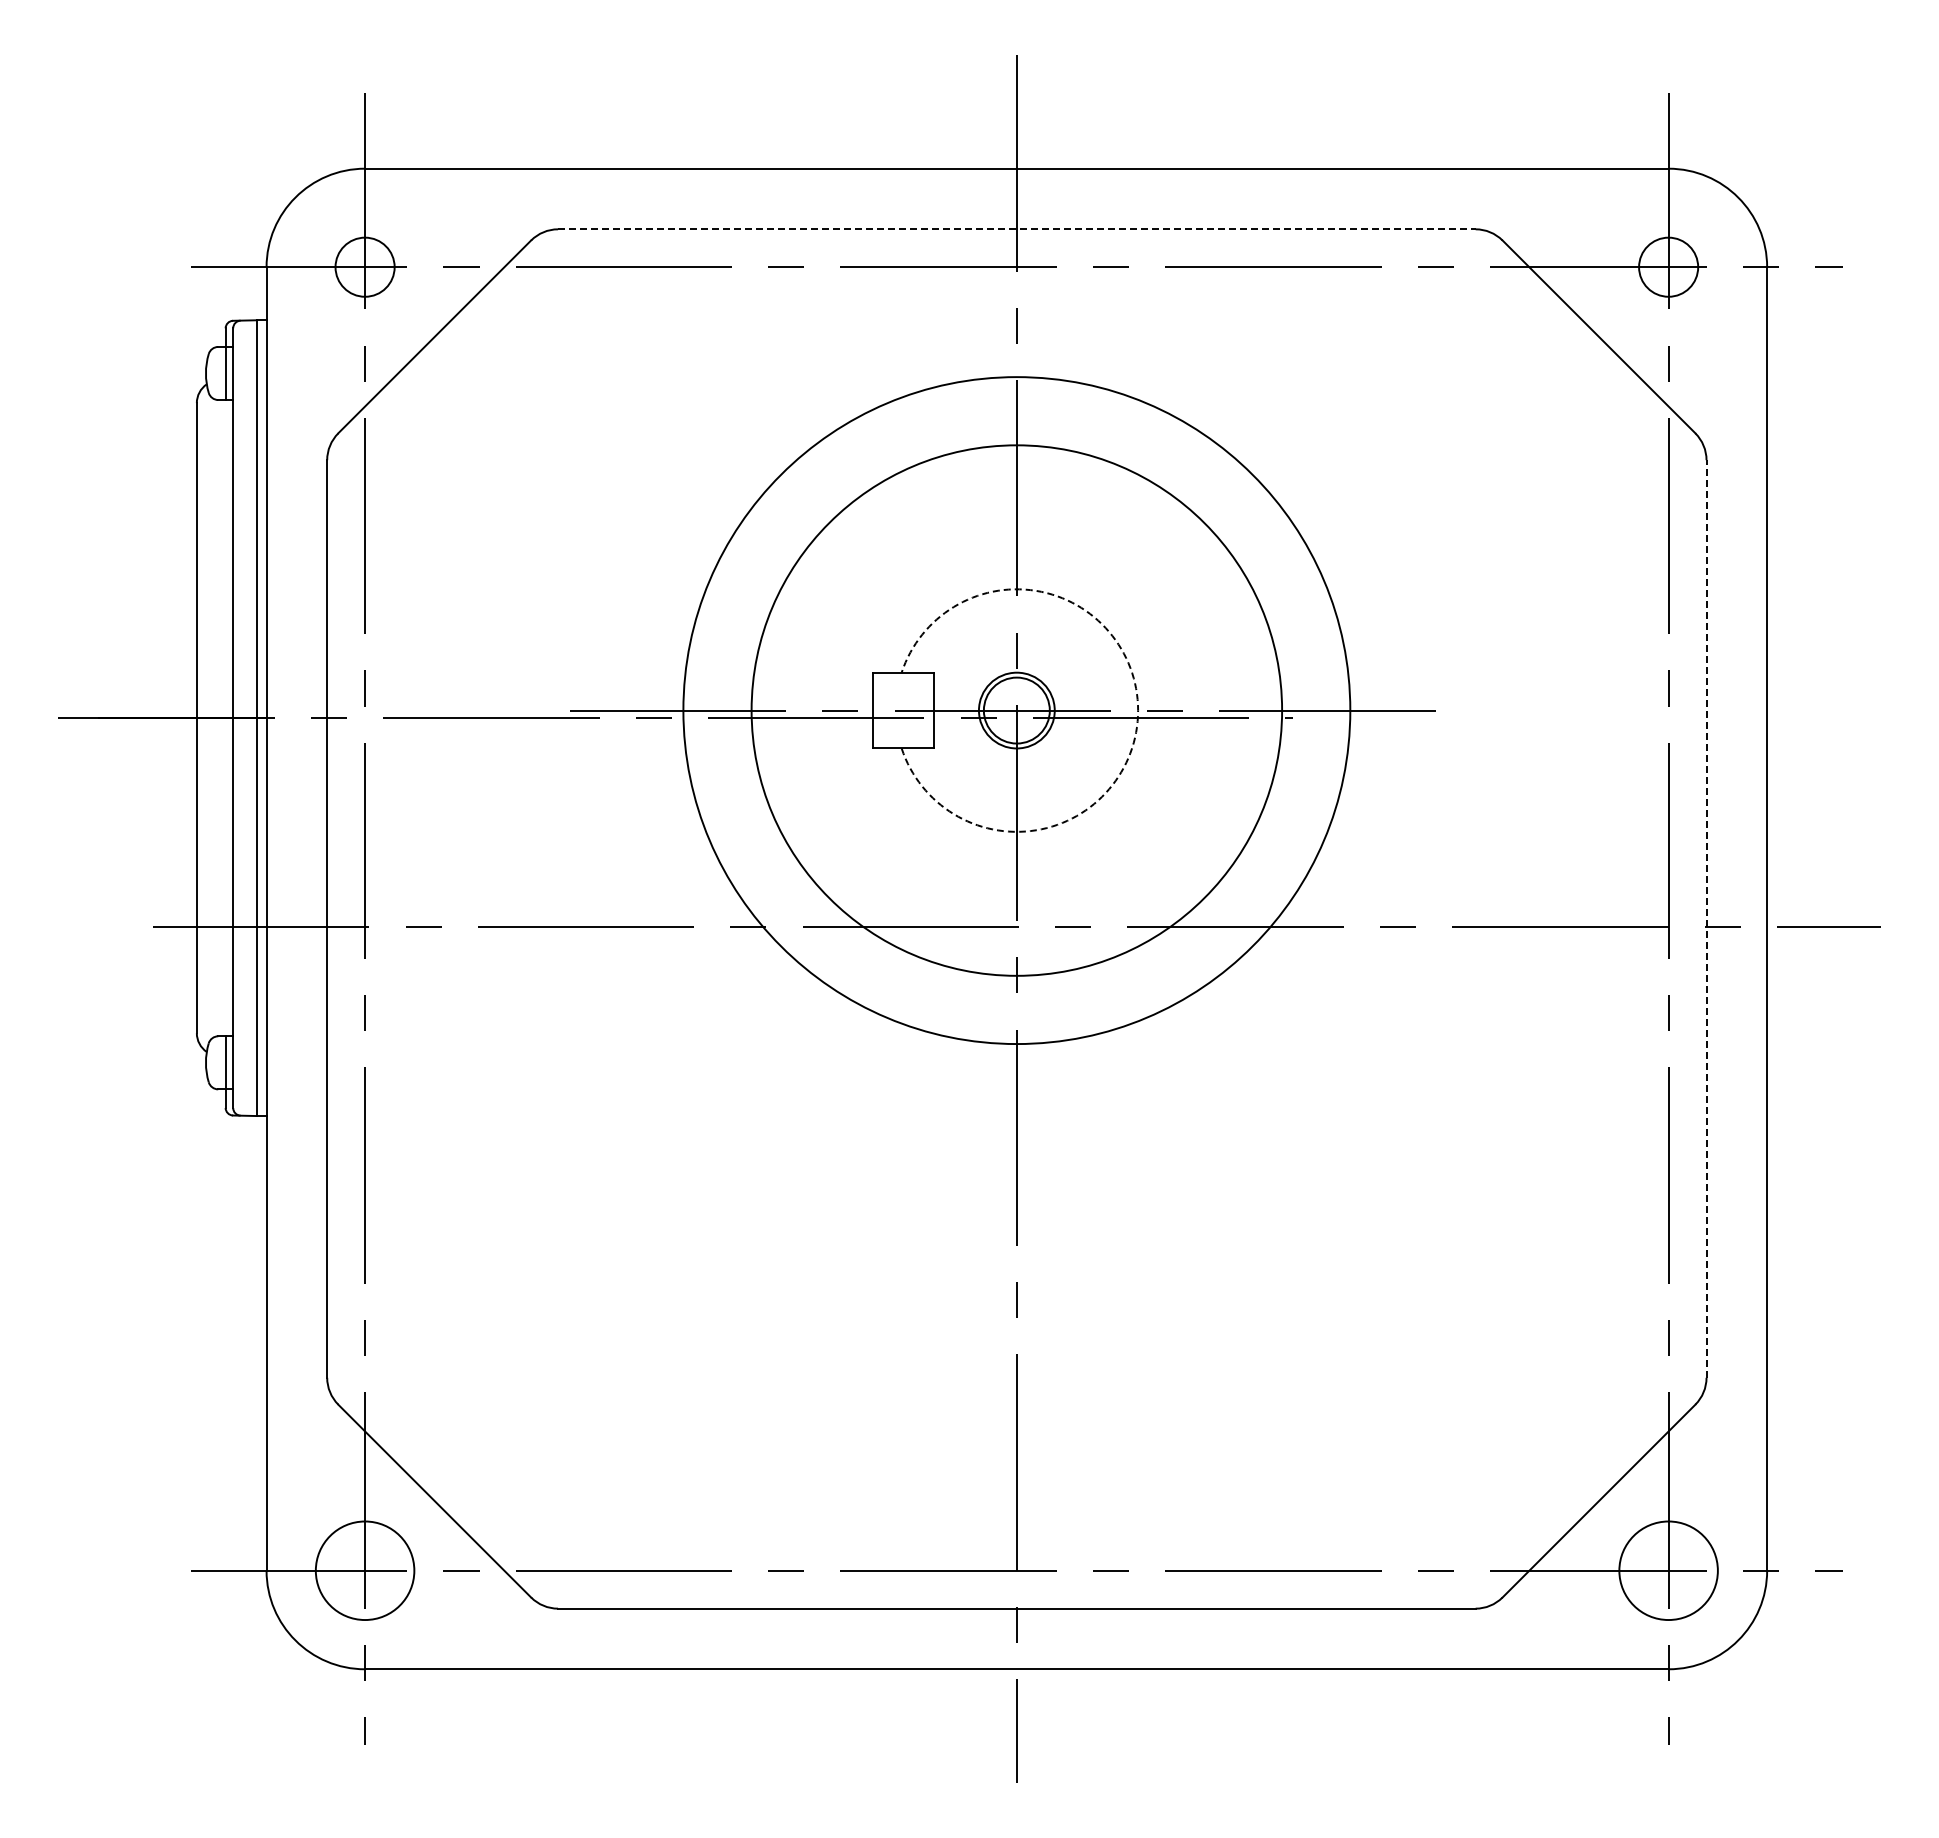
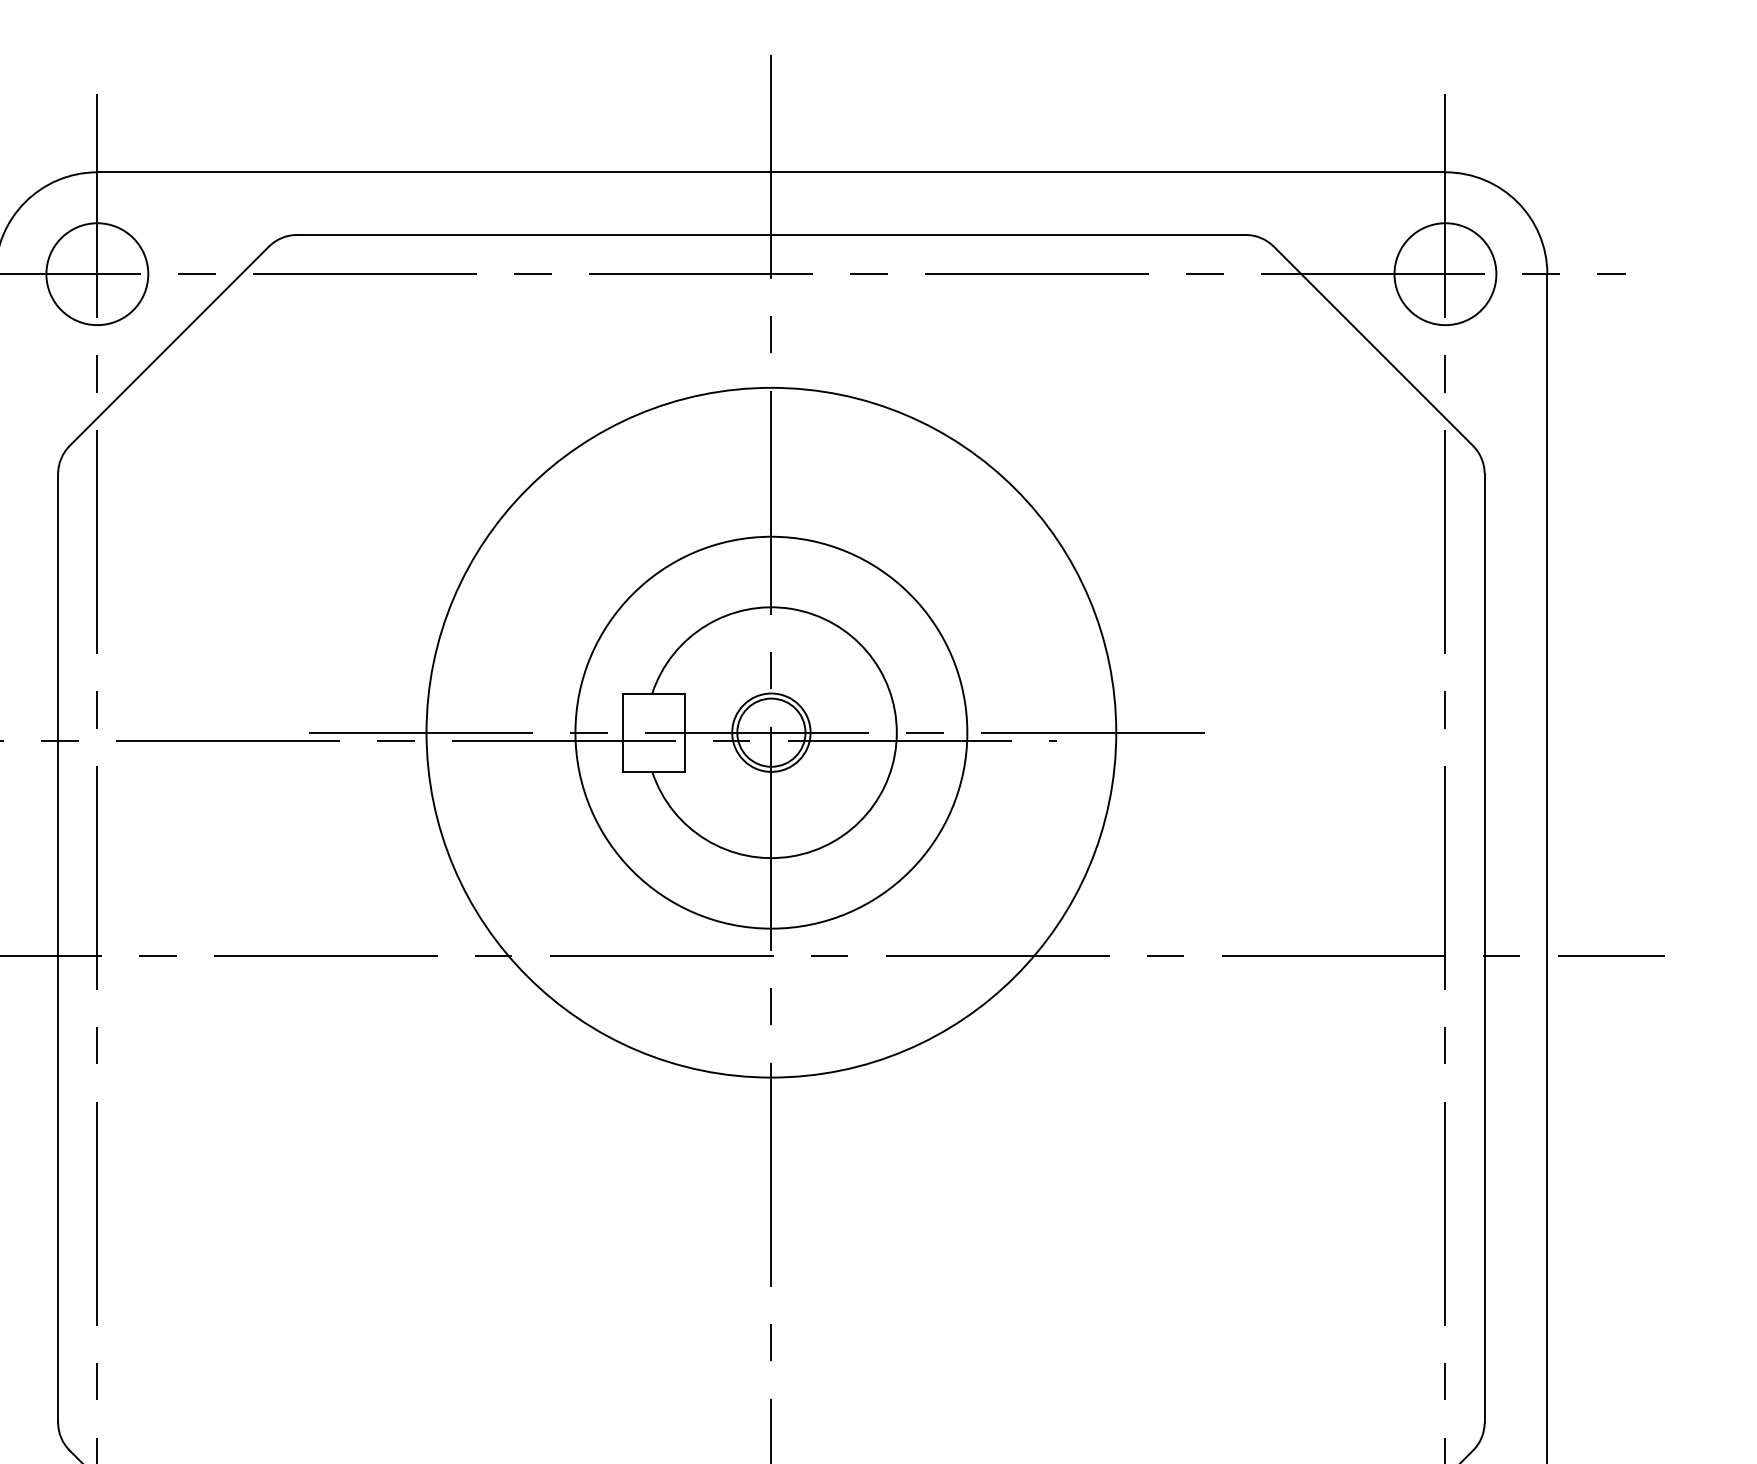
line: (1016, 229) -> (771, 235), dashed -> solid
circle: (364, 266) -> (96, 273), size x1.67
circle: (1668, 266) -> (1445, 273), size x1.67
circle: (1016, 710) -> (771, 732), size x0.71
arc: (1138, 710) -> (897, 732), dashed -> solid
line: (1706, 919) -> (1484, 948), dashed -> solid

